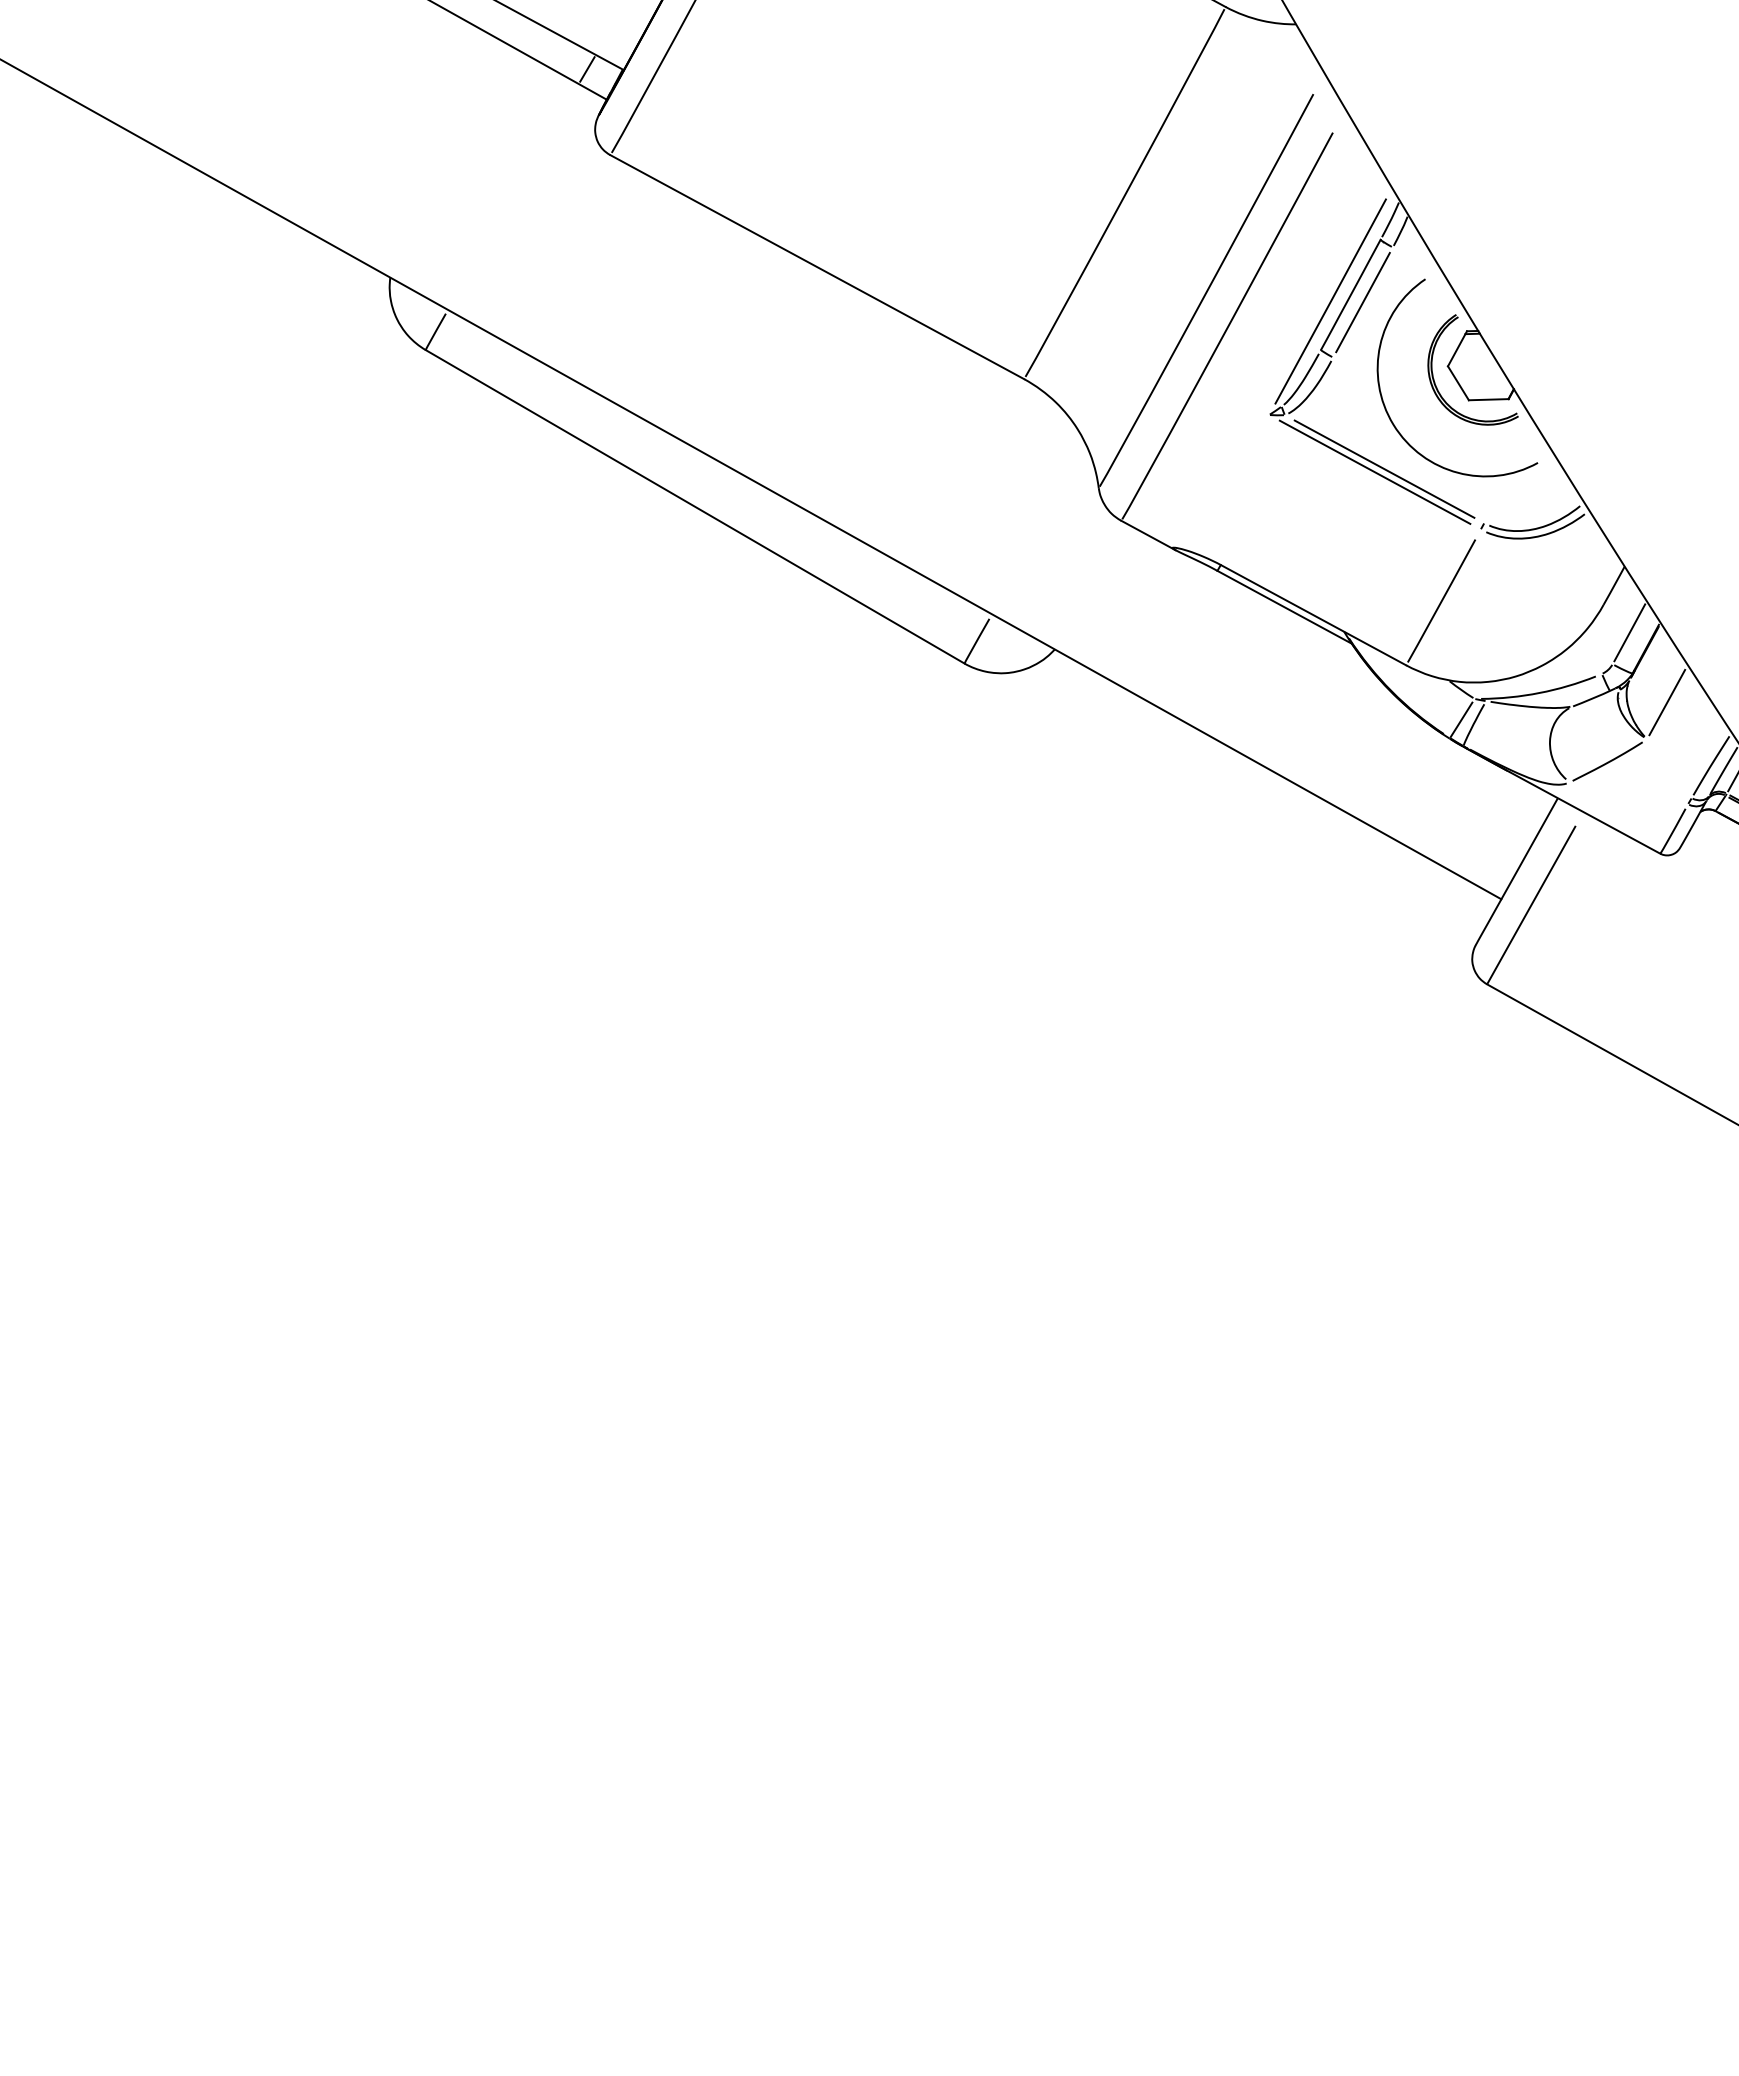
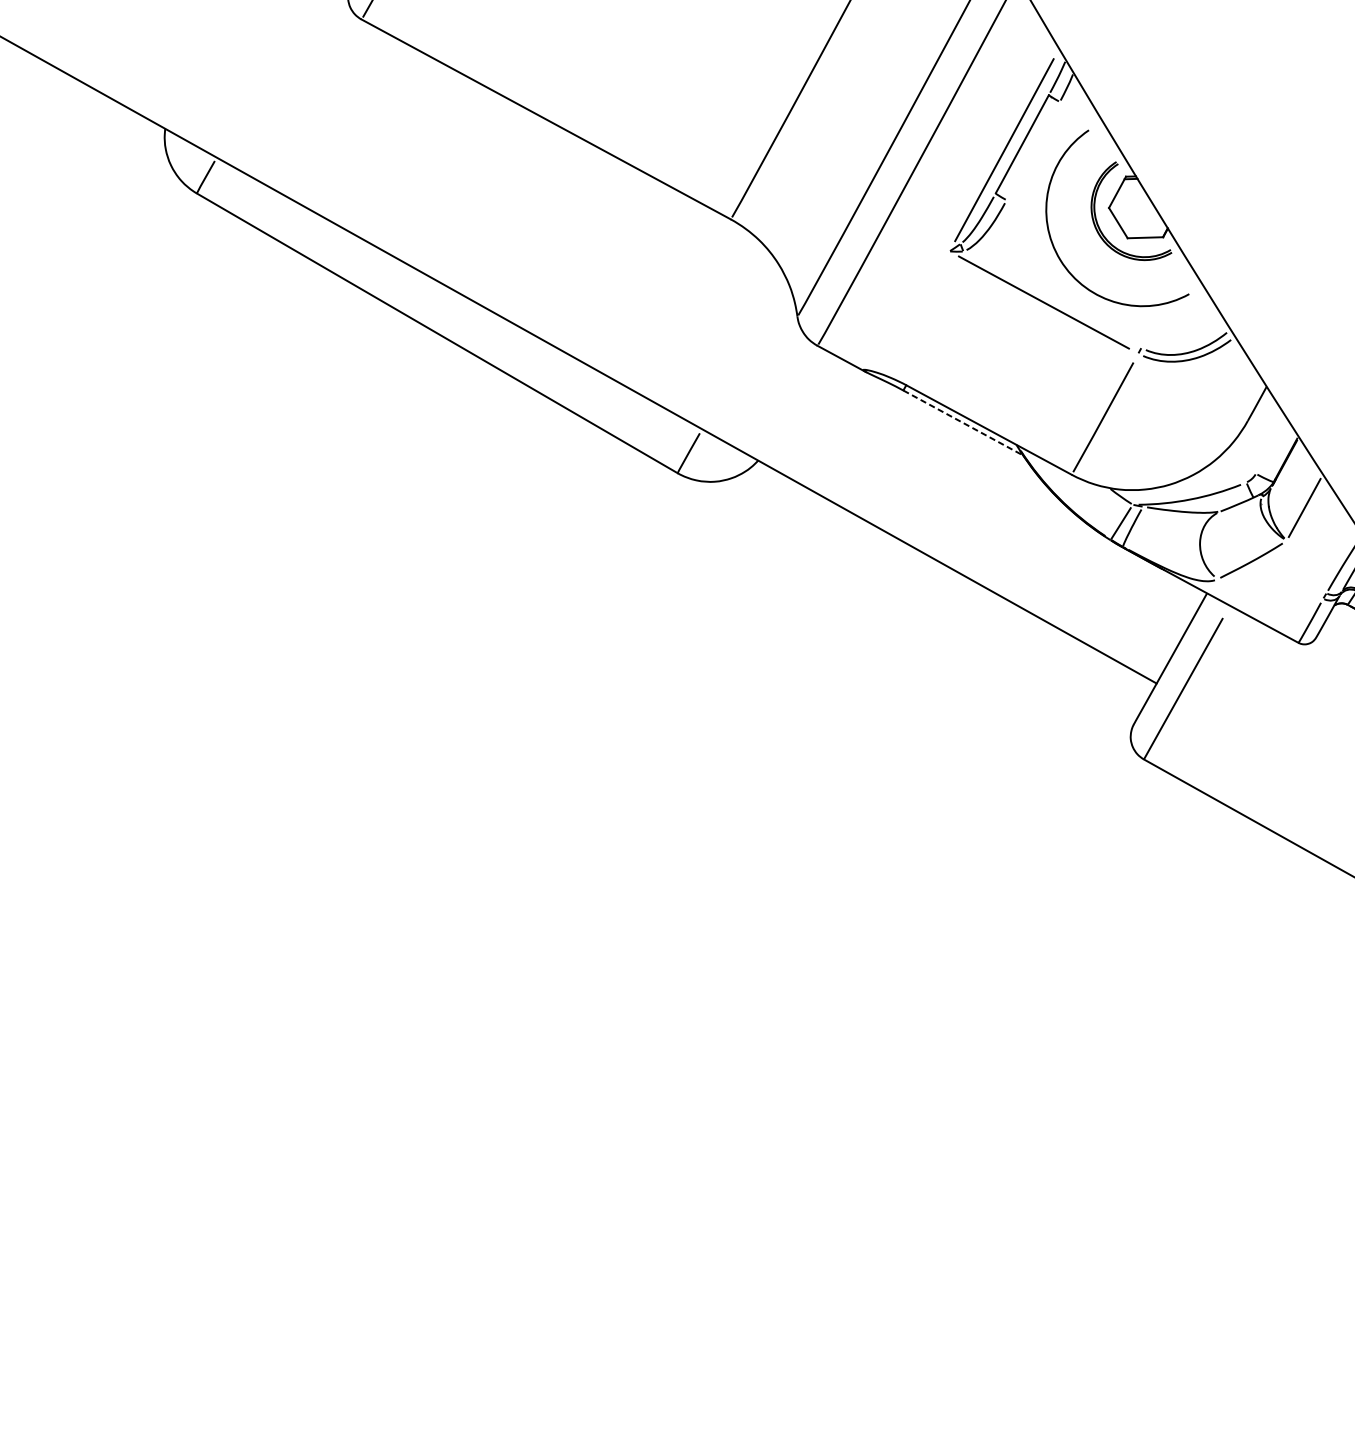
line: (1362, 302) -> (1032, 151), removed
line: (1384, 468) -> (1052, 299), removed
line: (1285, 607) -> (964, 423), solid -> dashed
line: (1629, 632) -> (1271, 445), removed

